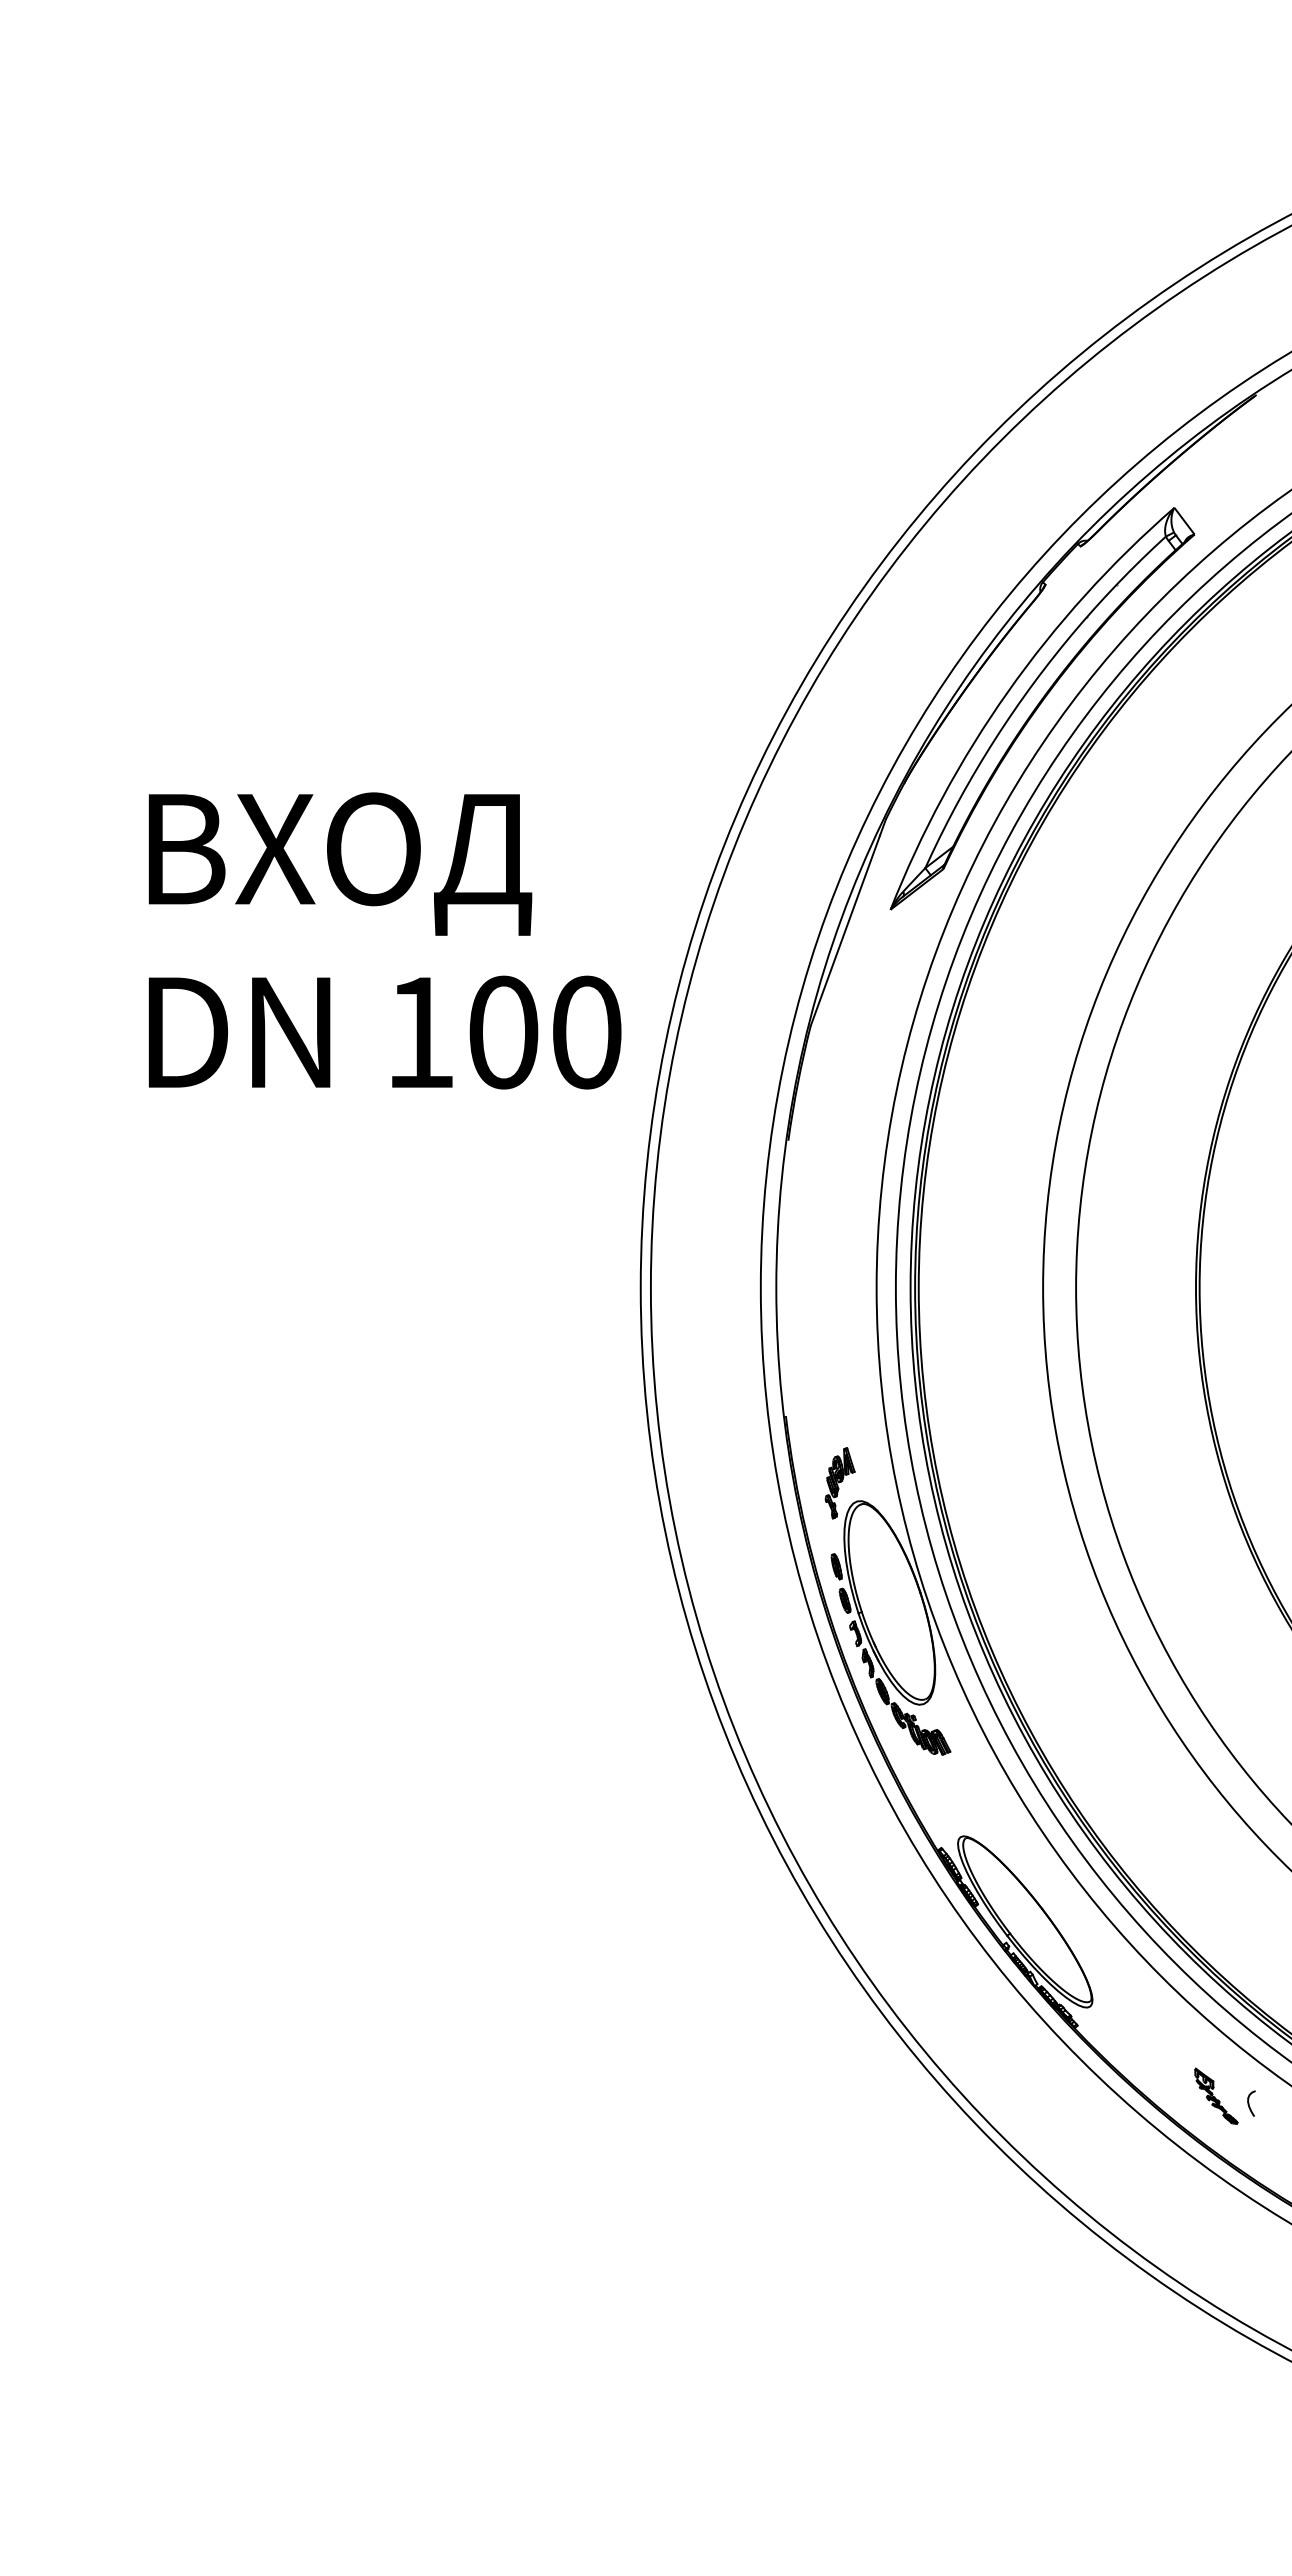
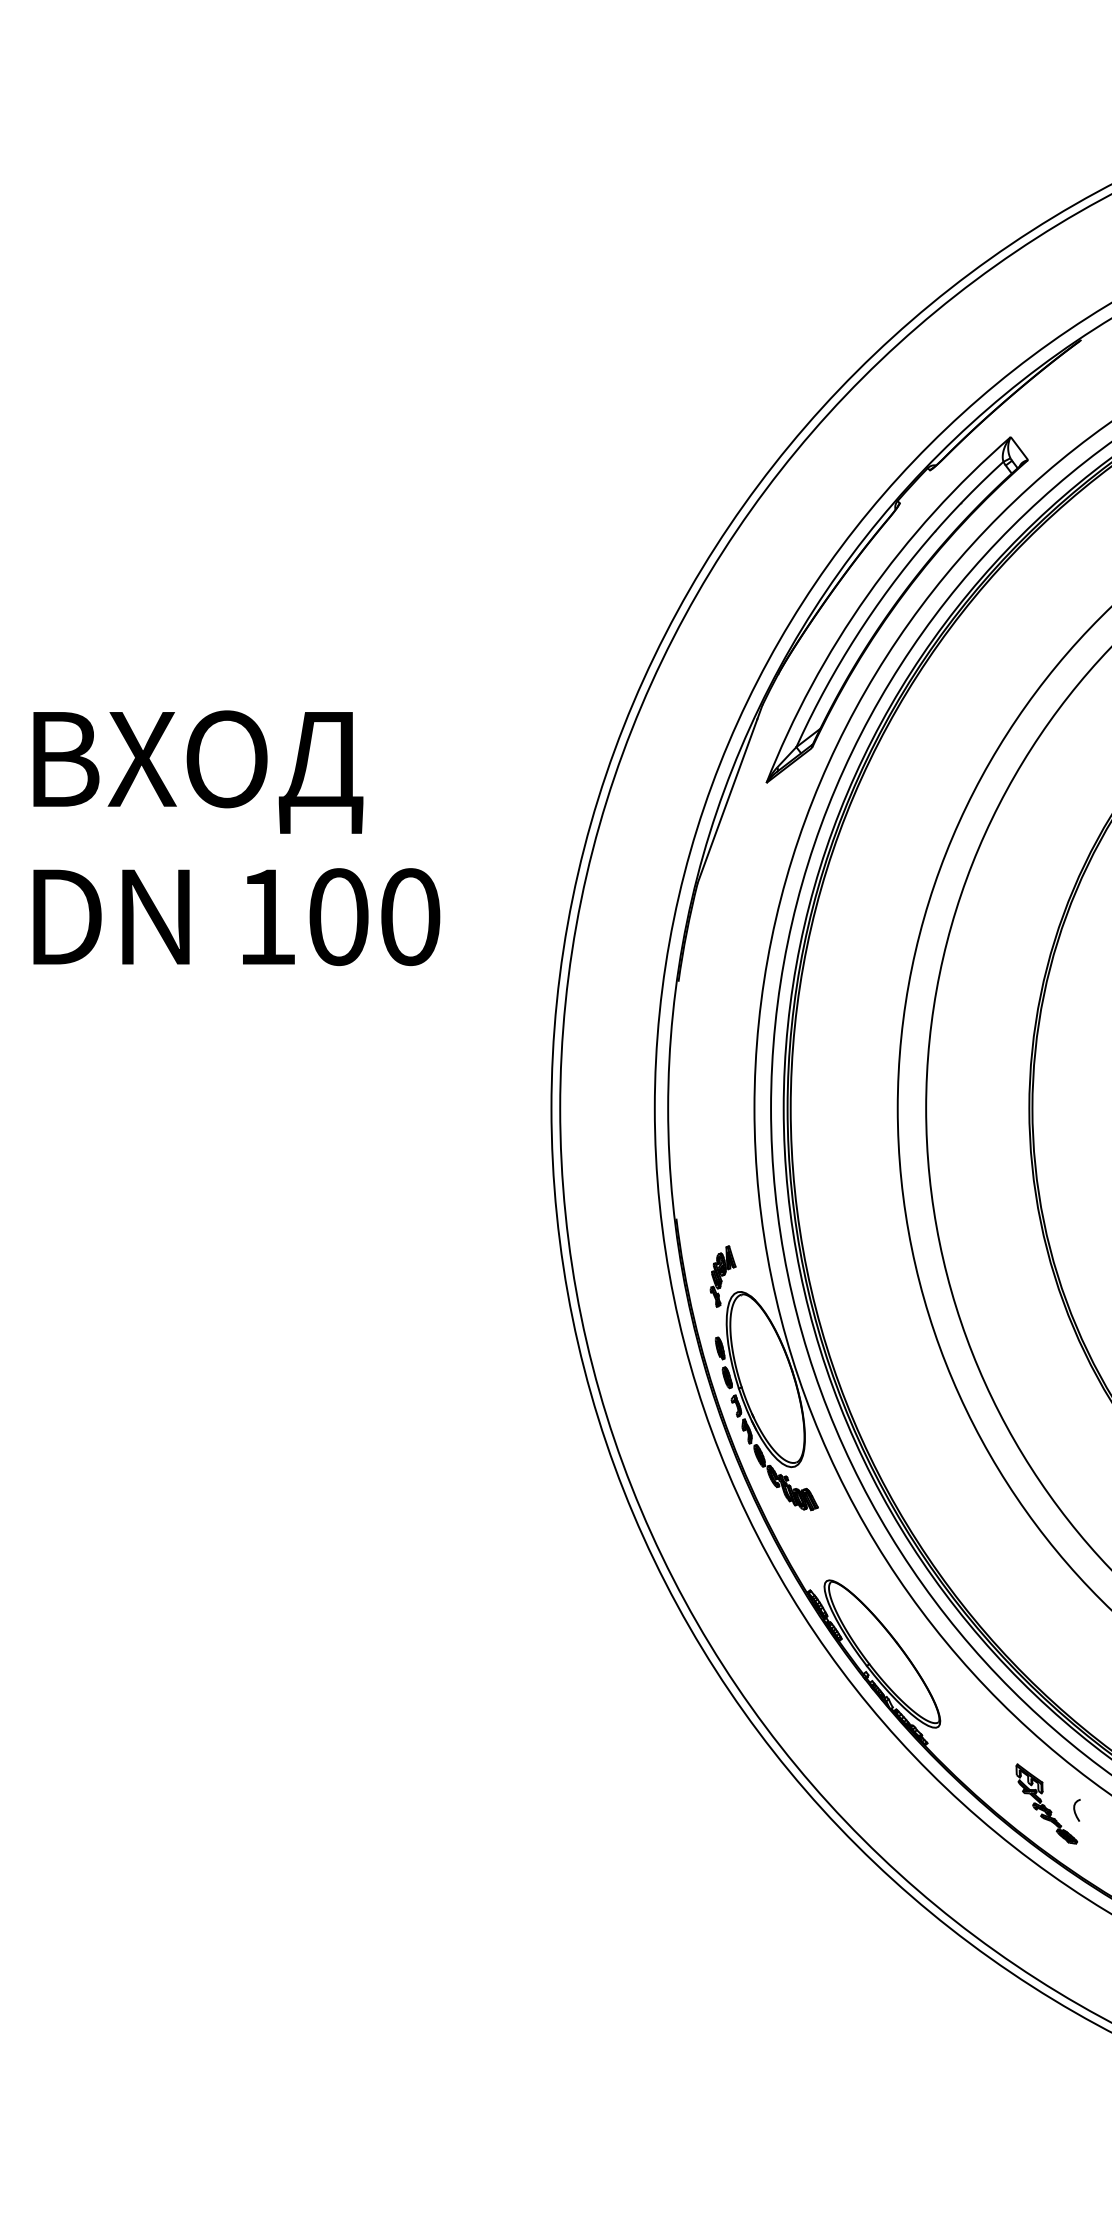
text: (384, 940) -> (236, 837), moved
part: (1216, 2096) -> (1046, 1804), size x1.67

